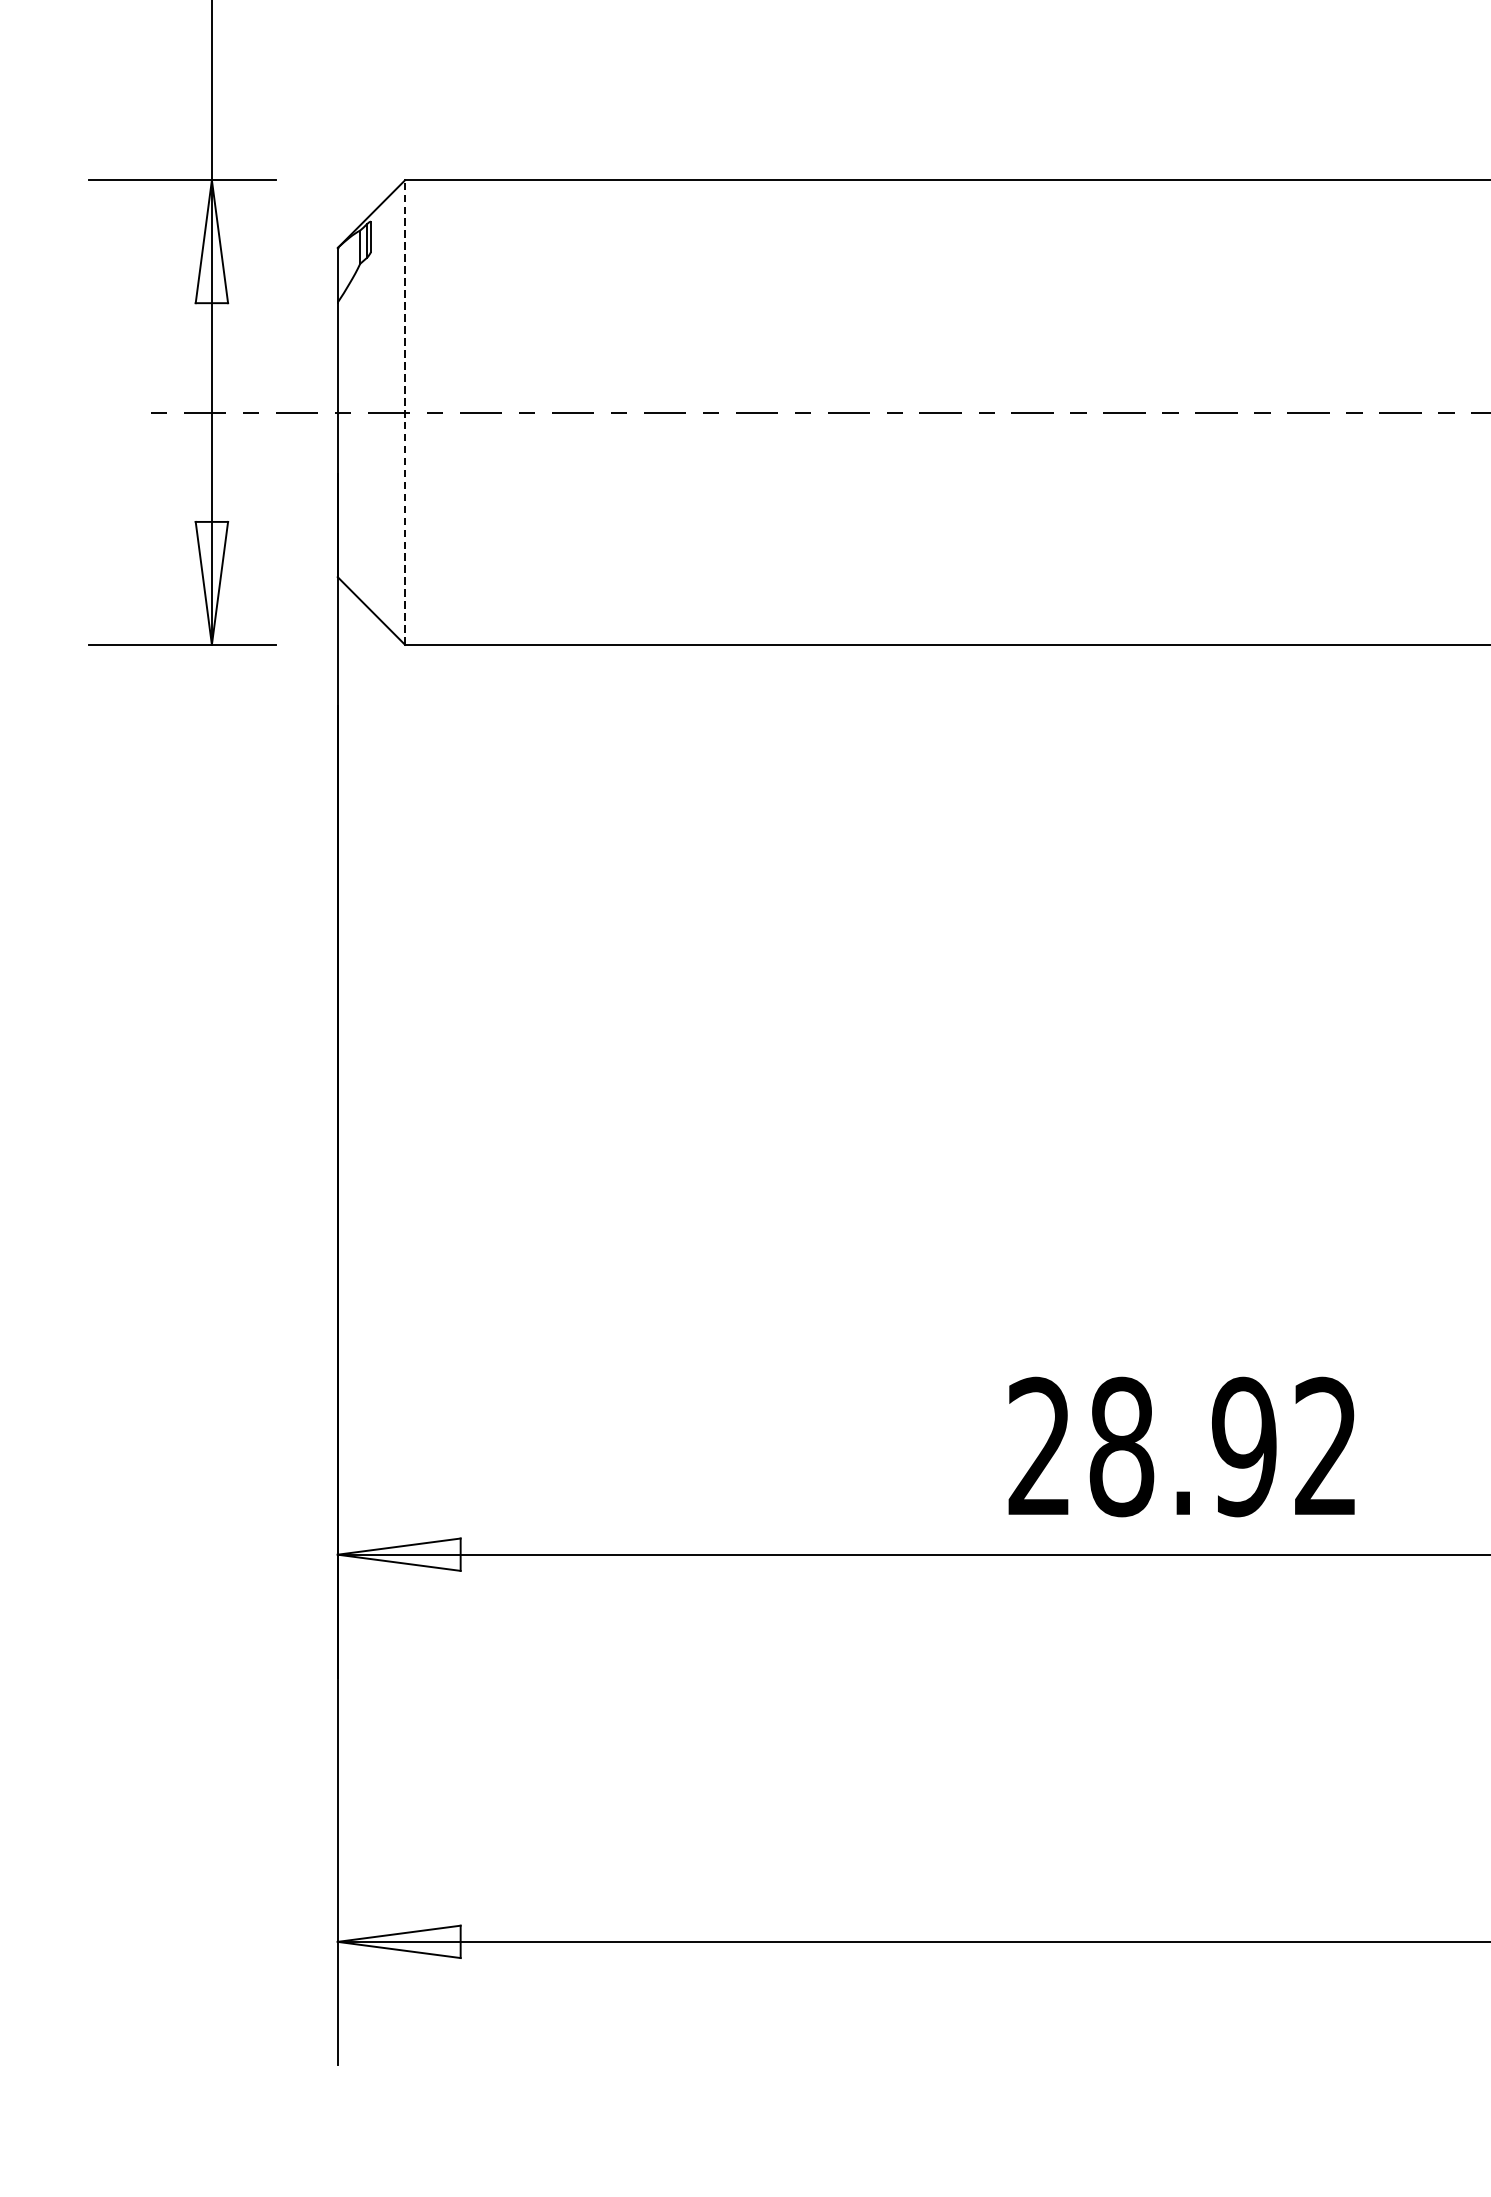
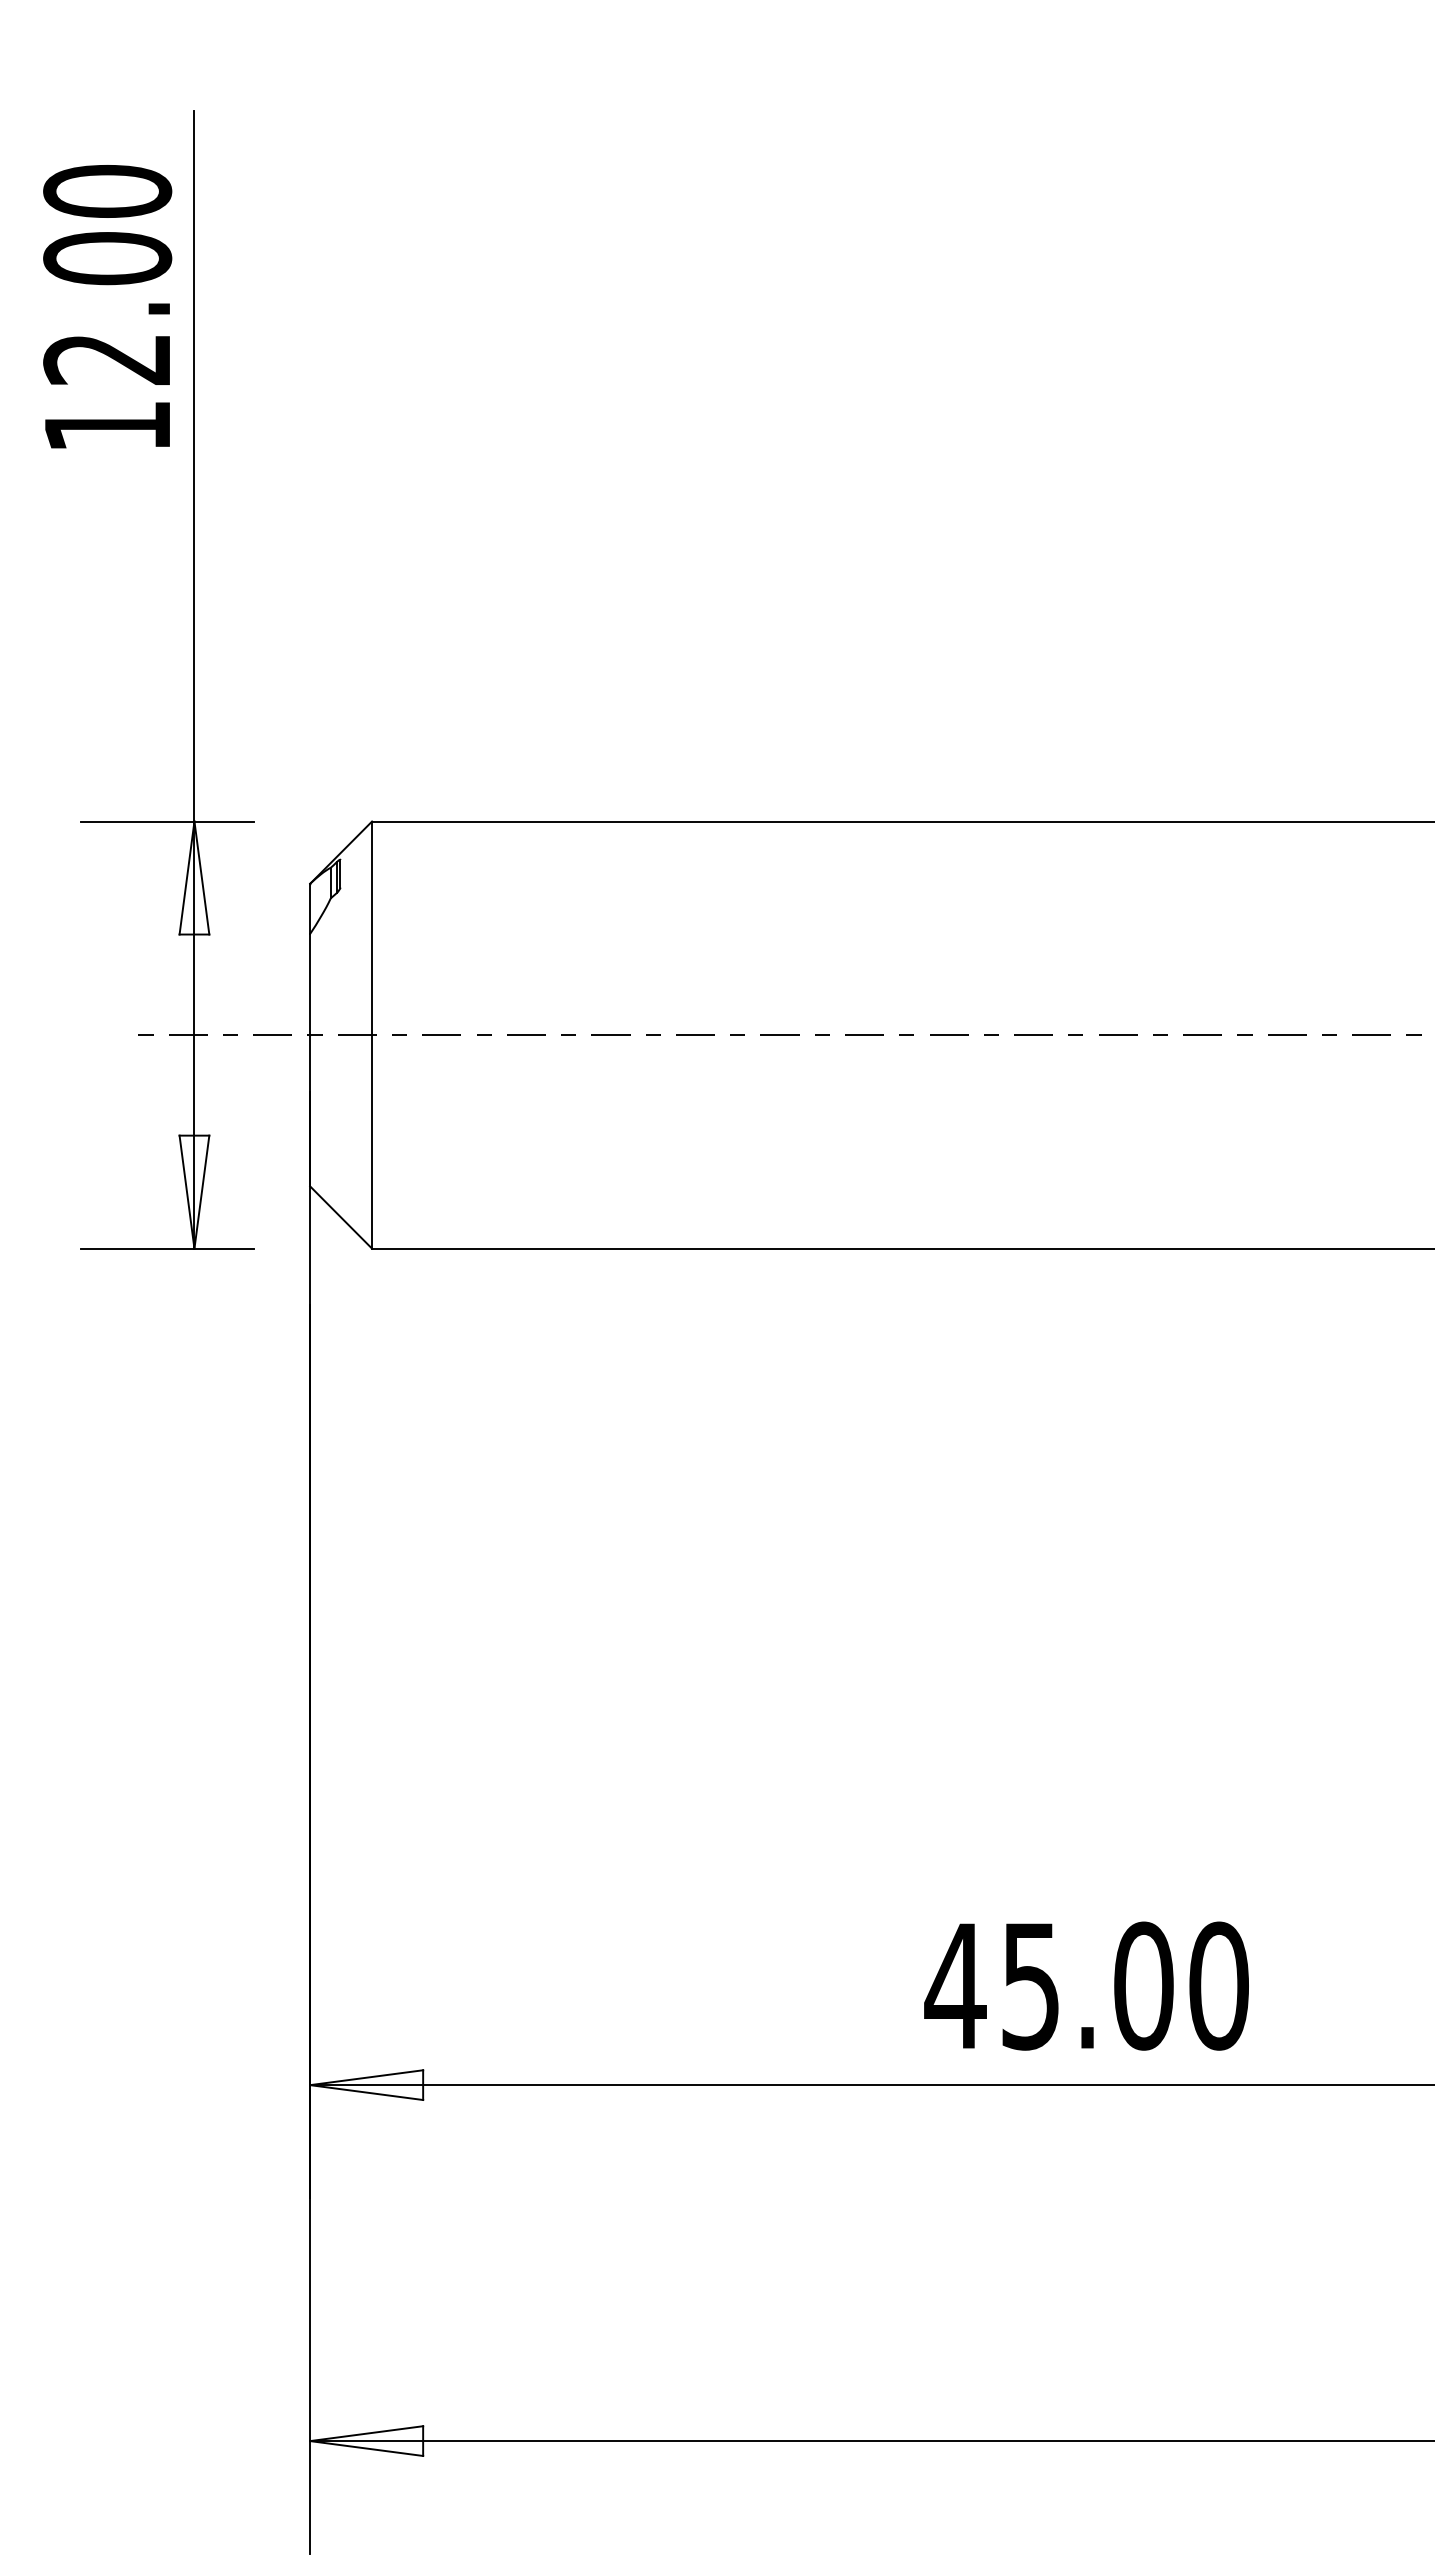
line: (405, 413) -> (372, 1035), dashed -> solid
text: (1182, 1446) -> (1086, 1985), 28.92 -> 45.00

